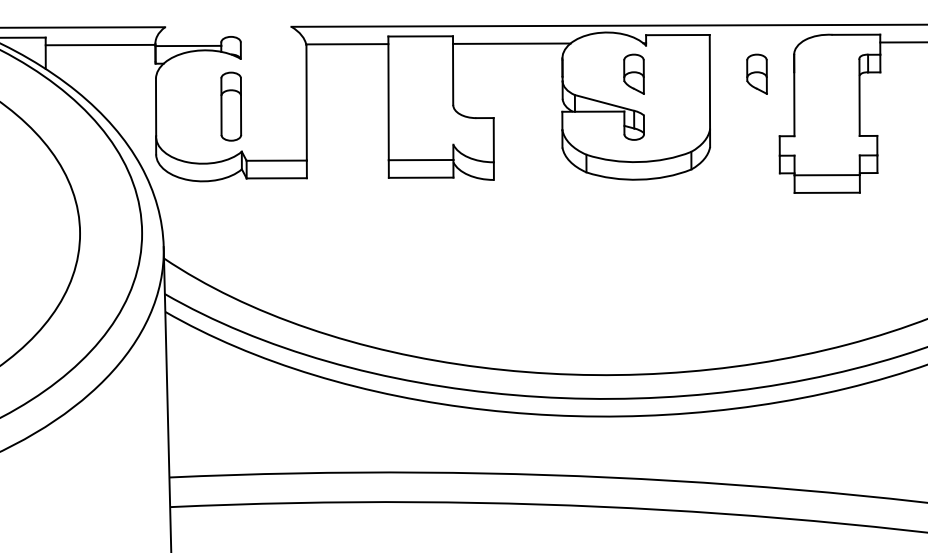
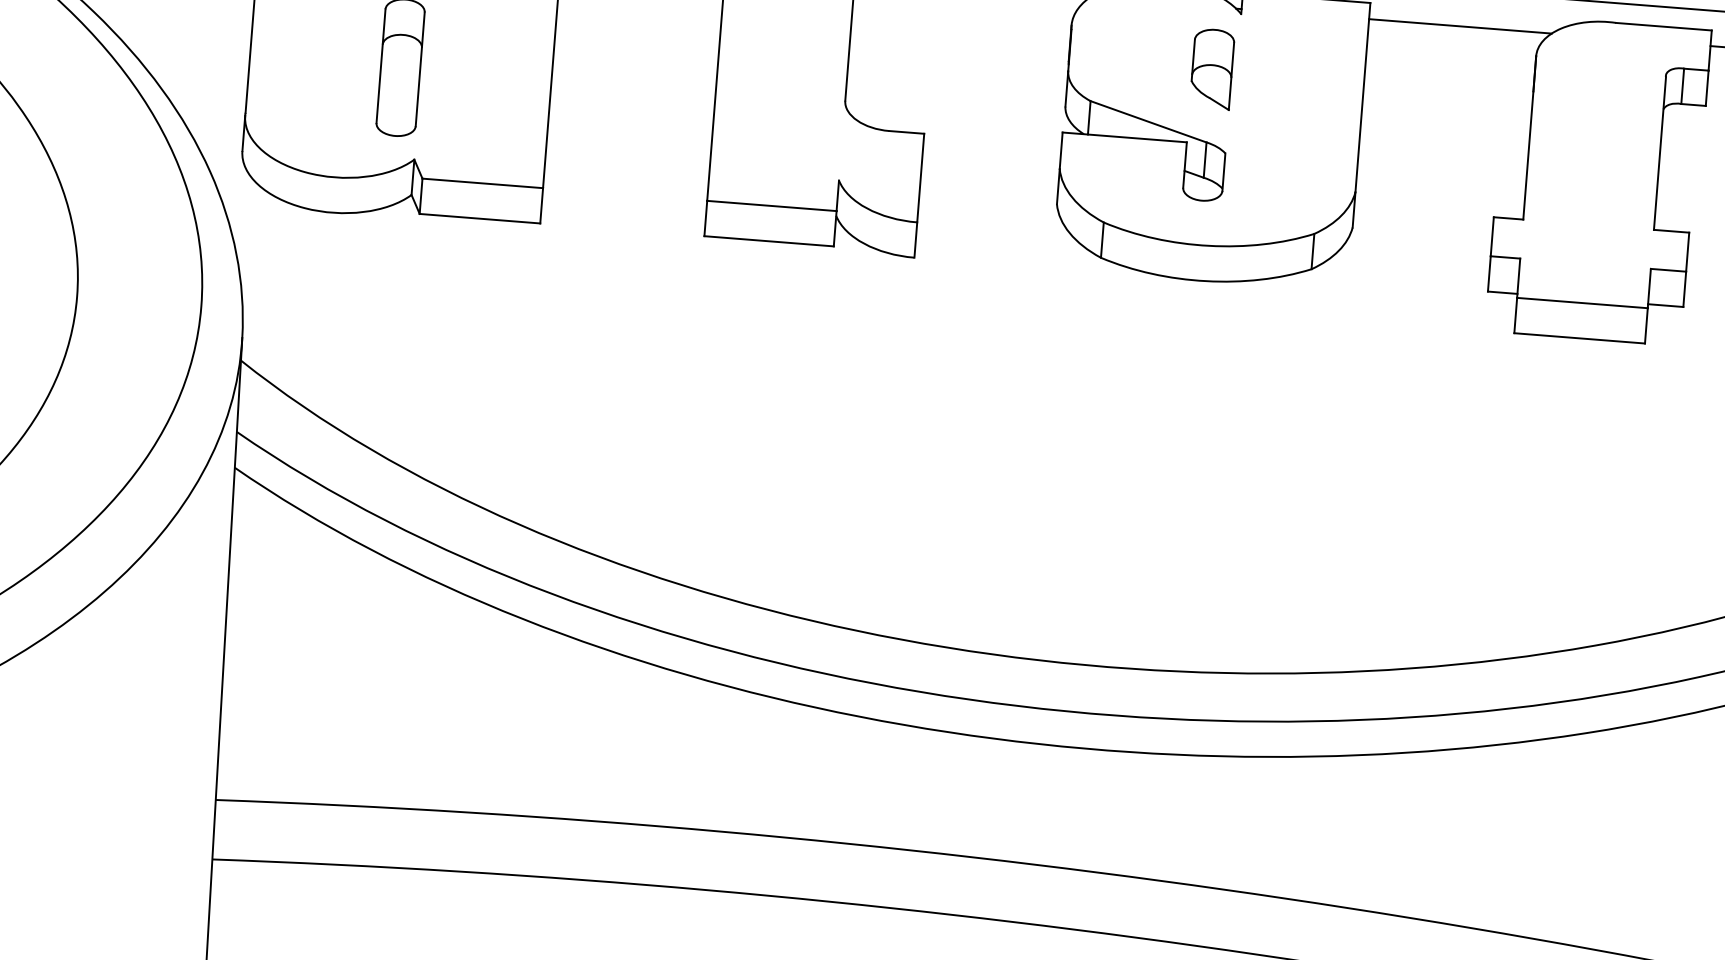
line: (754, 42) -> (1458, 25), added
part: (756, 73) -> (1457, 87), removed

